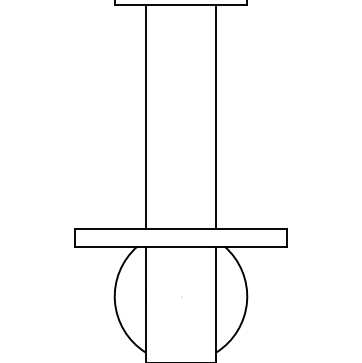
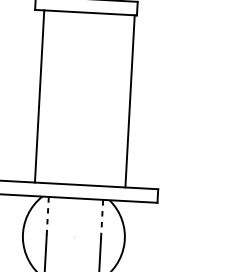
line: (145, 116) -> (39, 96), moved
line: (216, 116) -> (130, 101), moved
line: (145, 271) -> (47, 216), solid -> dashed
line: (216, 271) -> (102, 219), solid -> dashed

